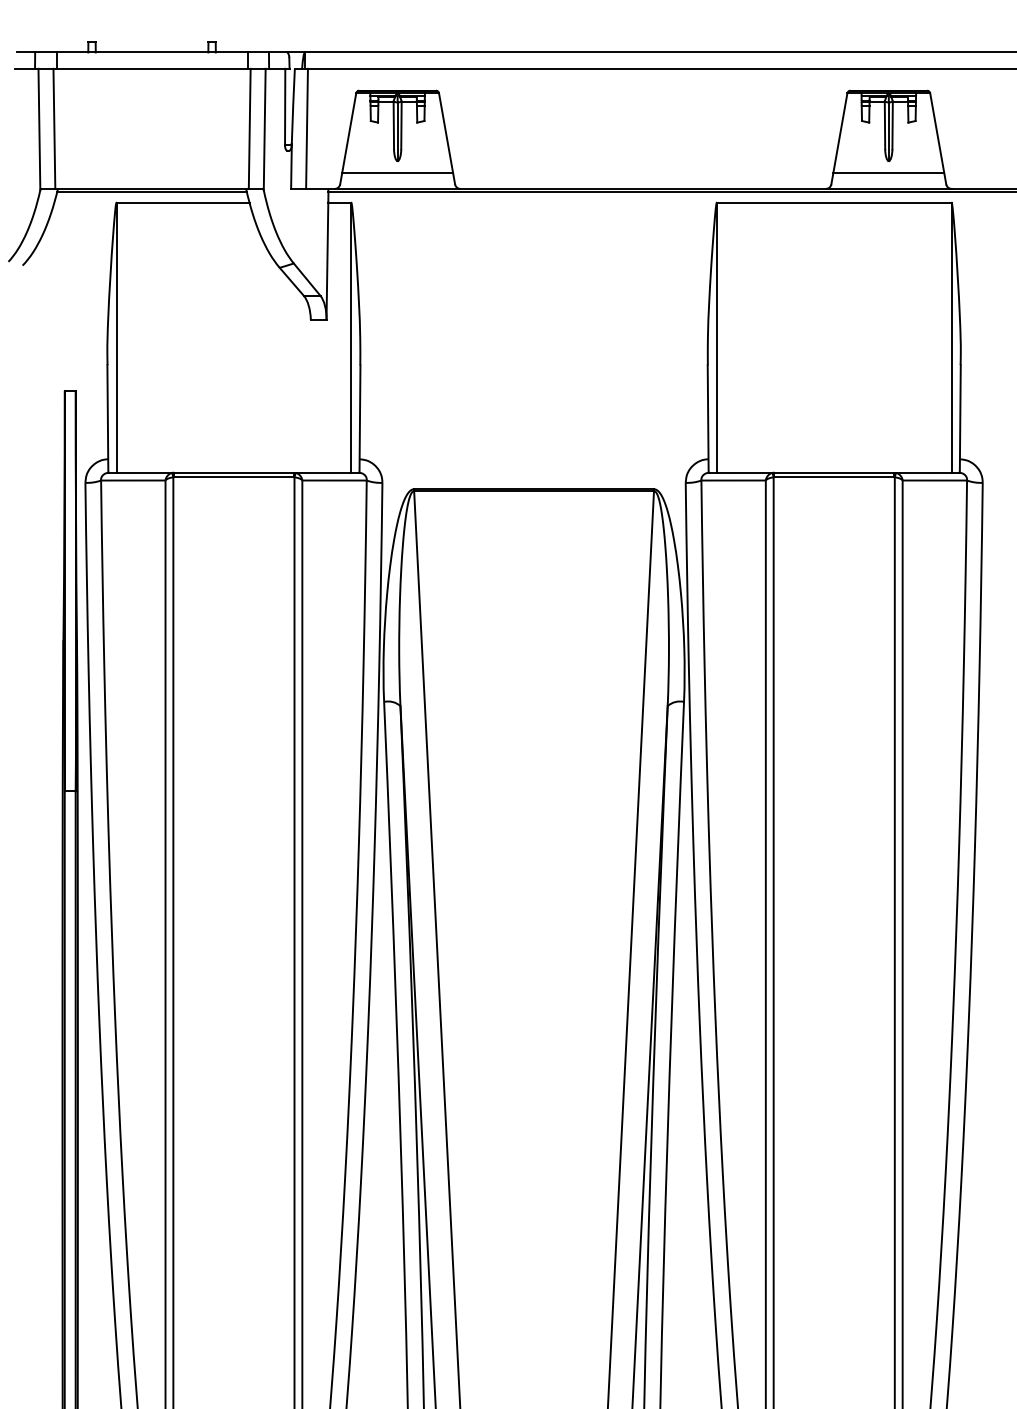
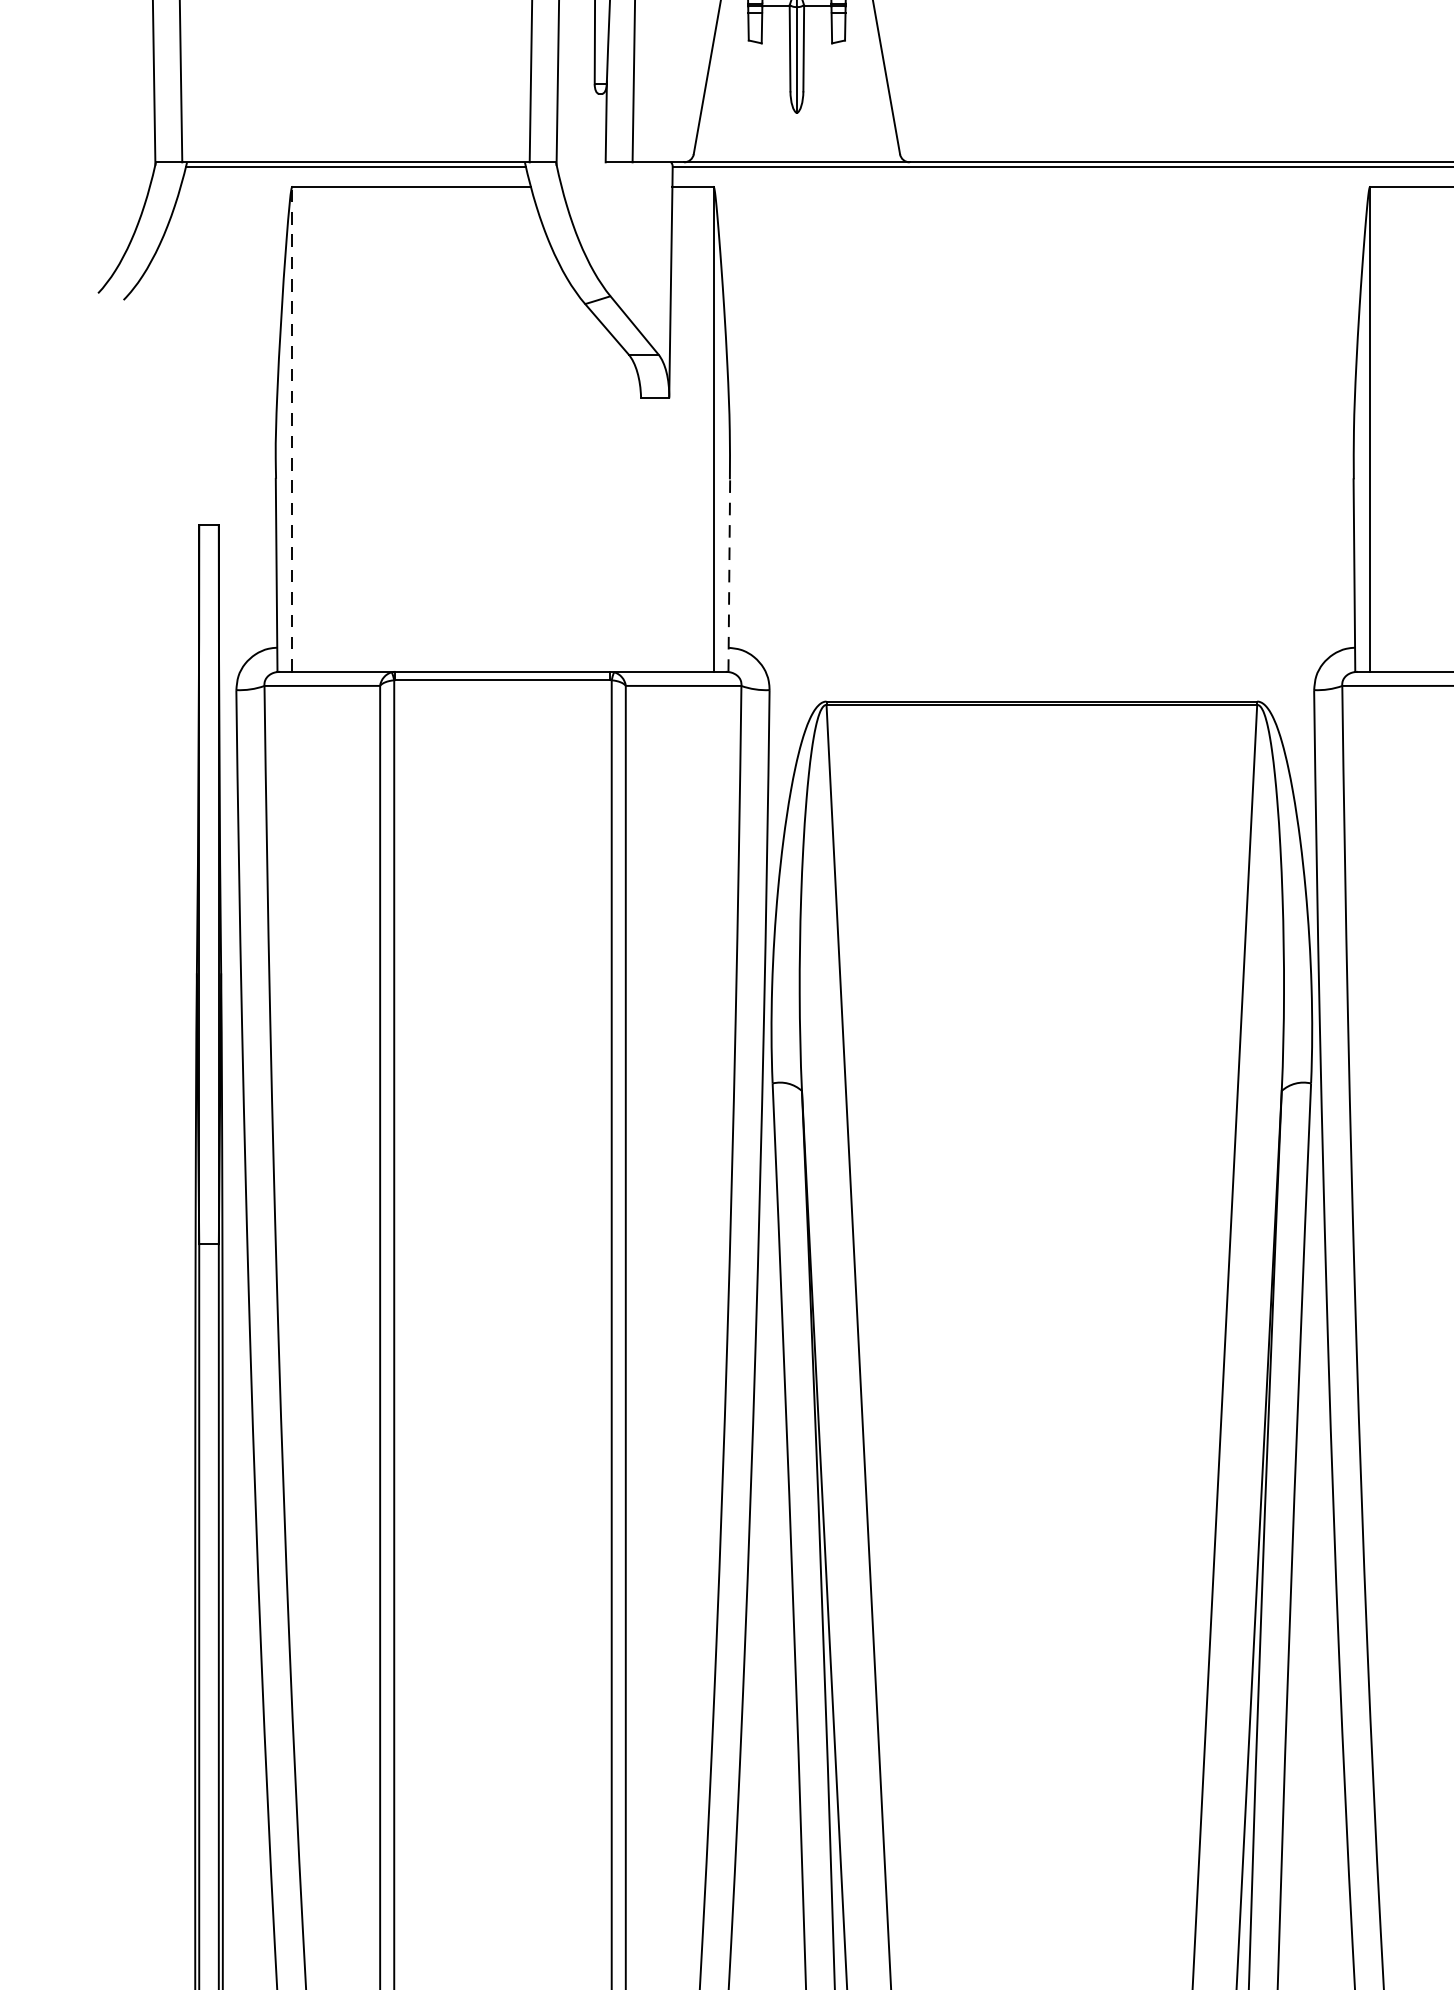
line: (397, 172) -> (796, 132), removed
line: (116, 337) -> (292, 429), solid -> dashed
line: (359, 419) -> (728, 576), solid -> dashed

